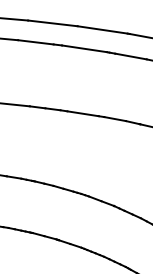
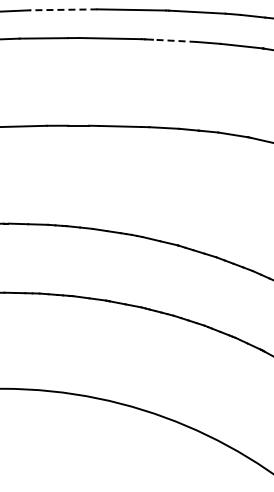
line: (52, 23) -> (63, 9), solid -> dashed
line: (130, 56) -> (174, 40), solid -> dashed

